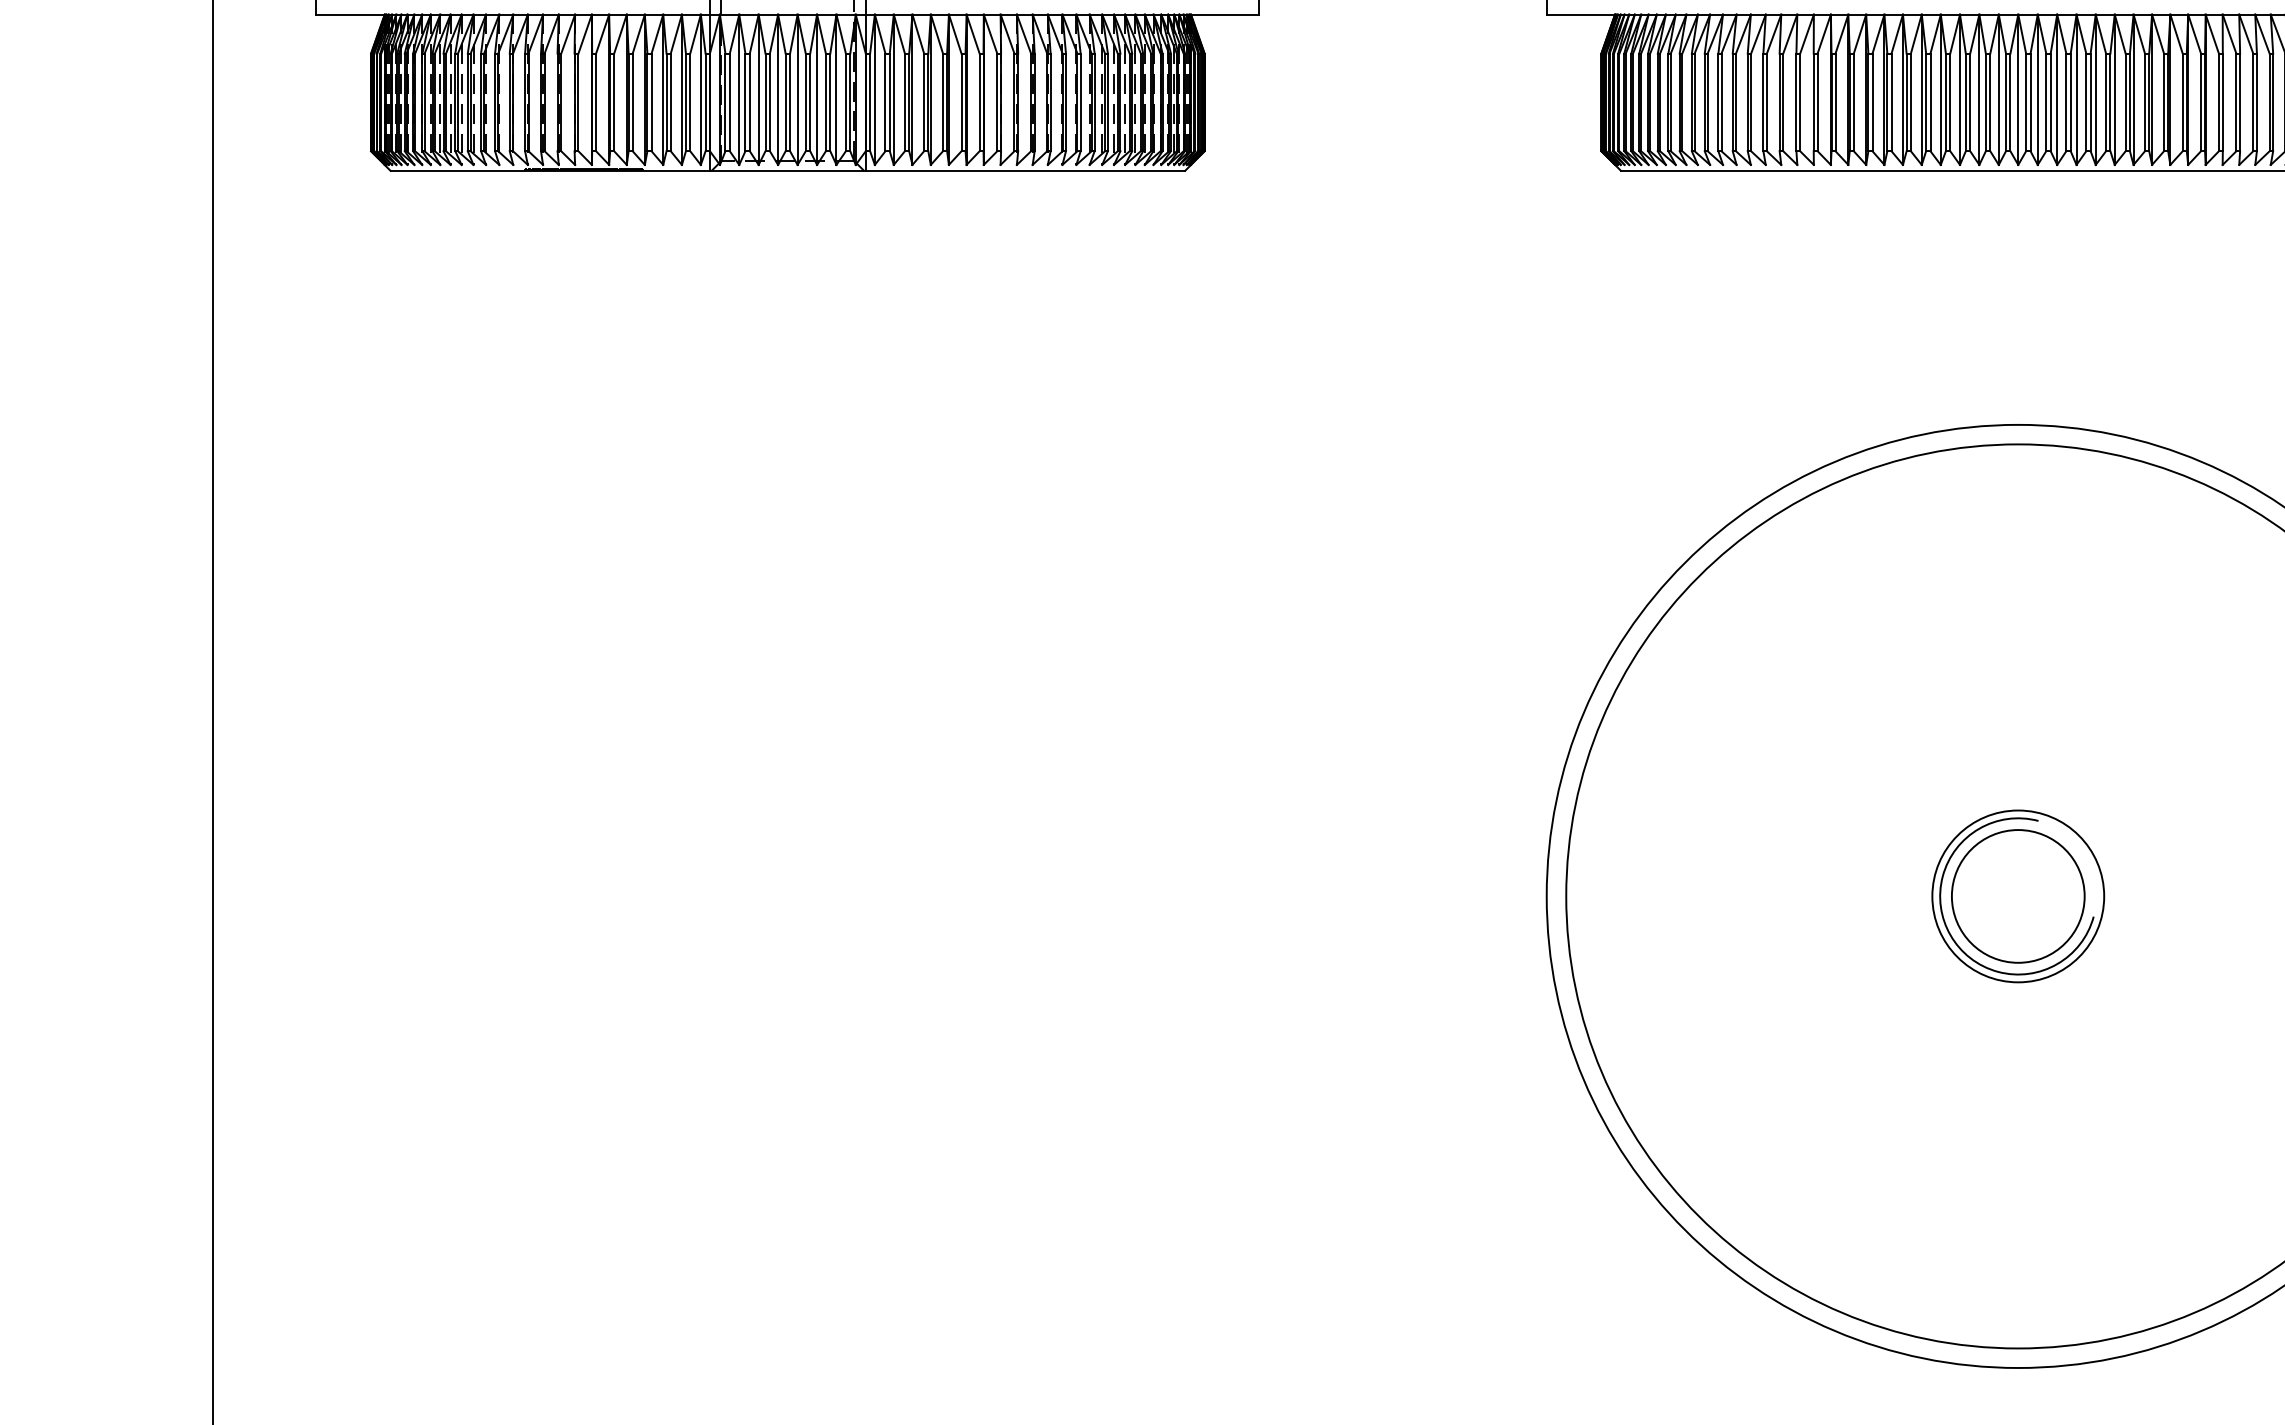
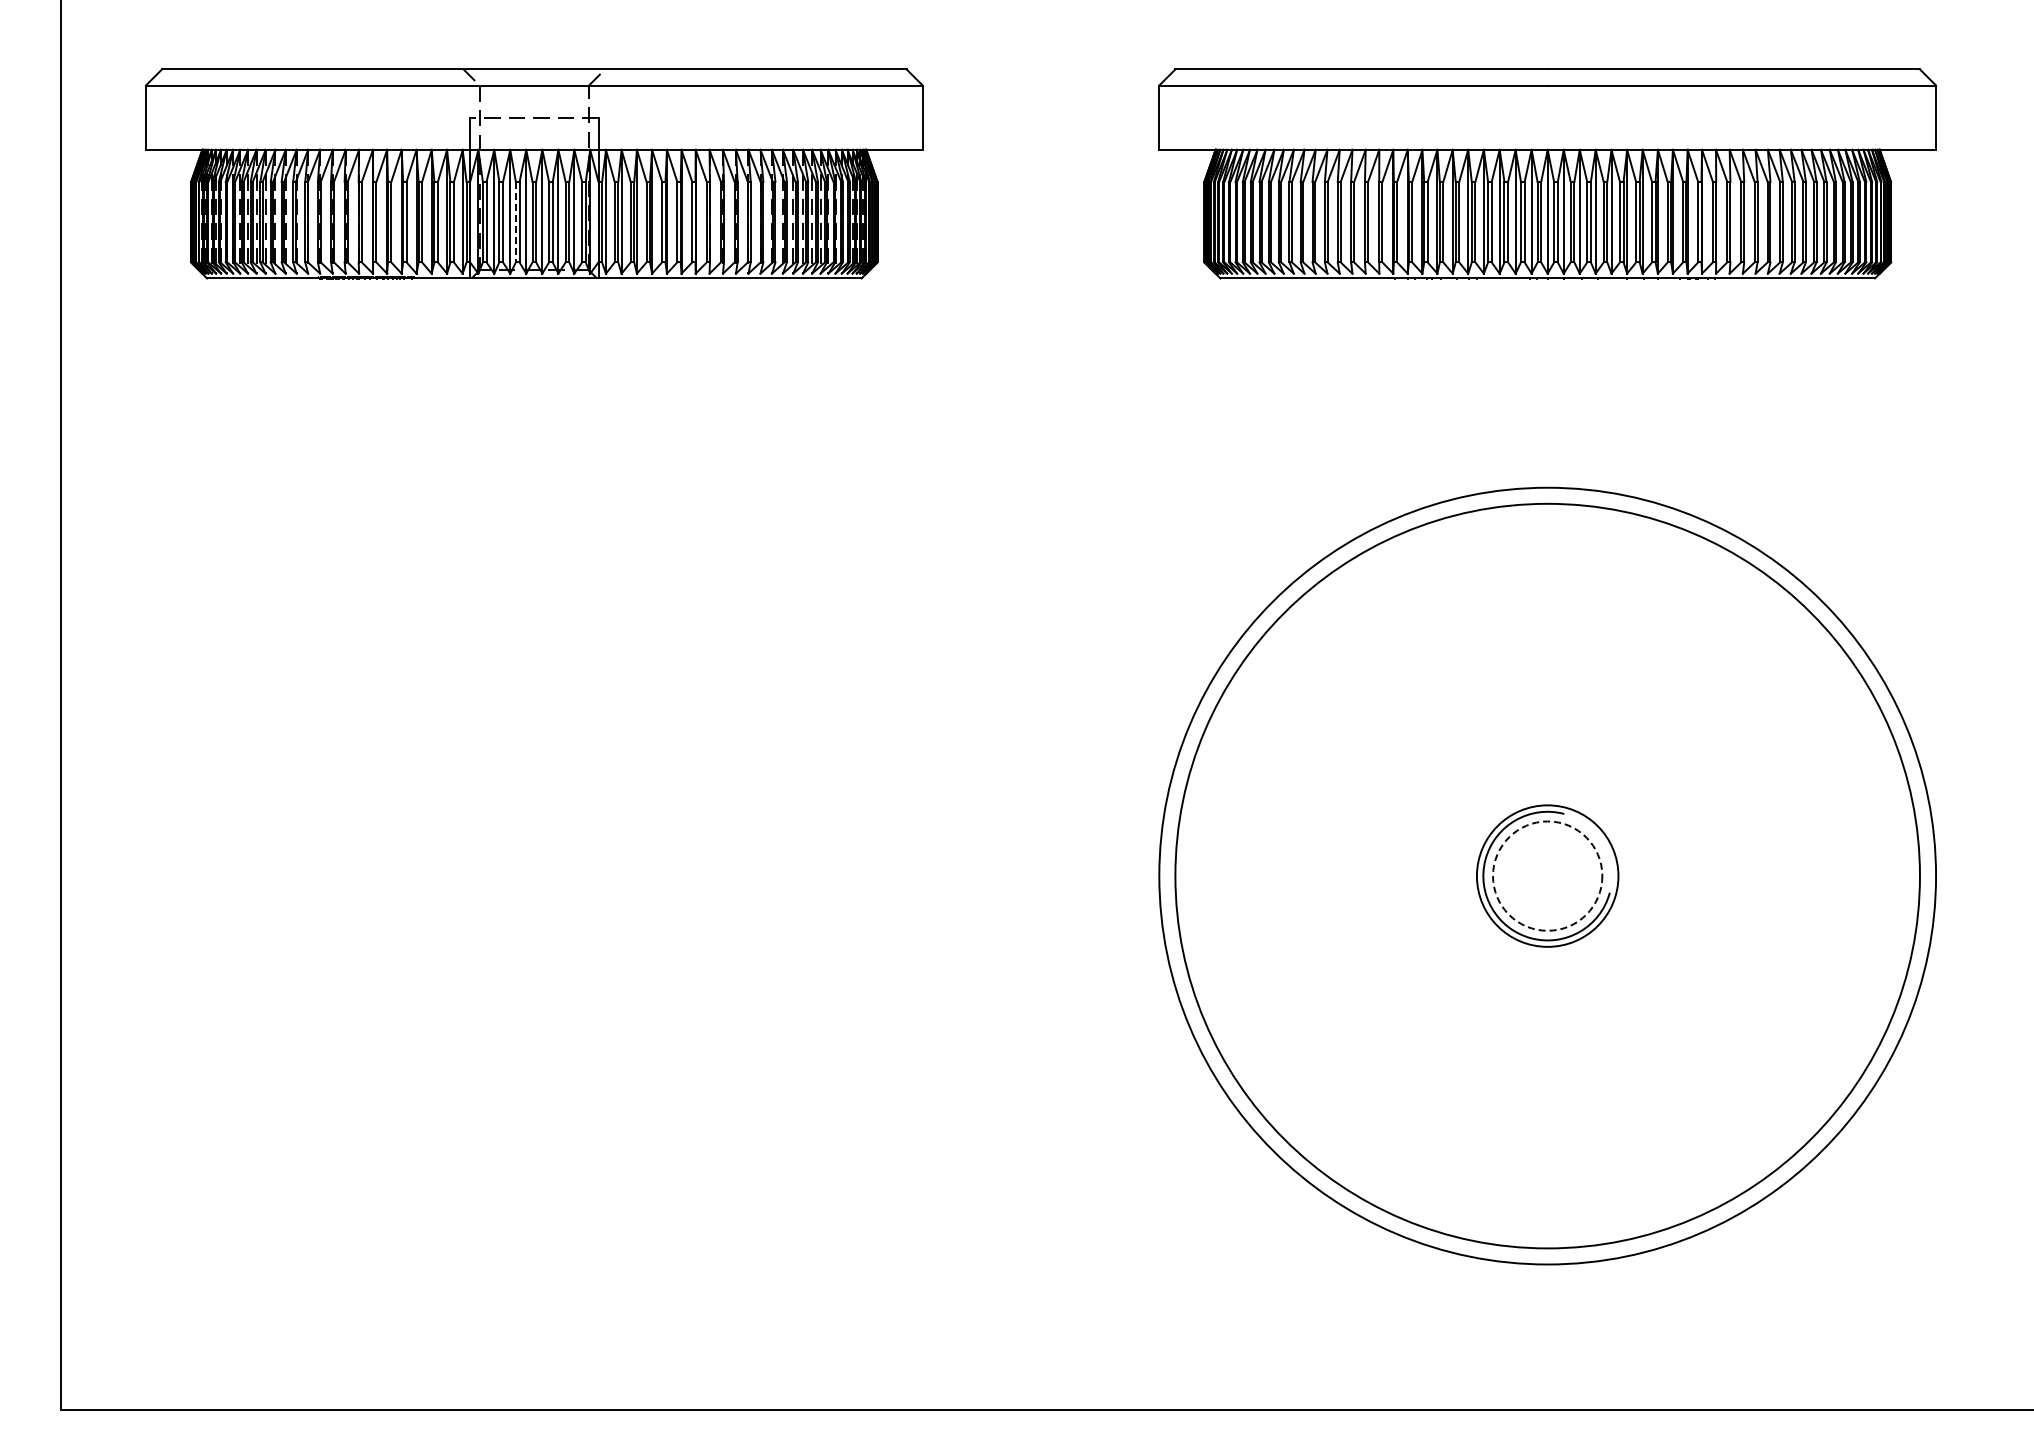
line: (764, 102) -> (515, 222), solid -> dashed
circle: (2018, 895) -> (1547, 875), solid -> dashed

